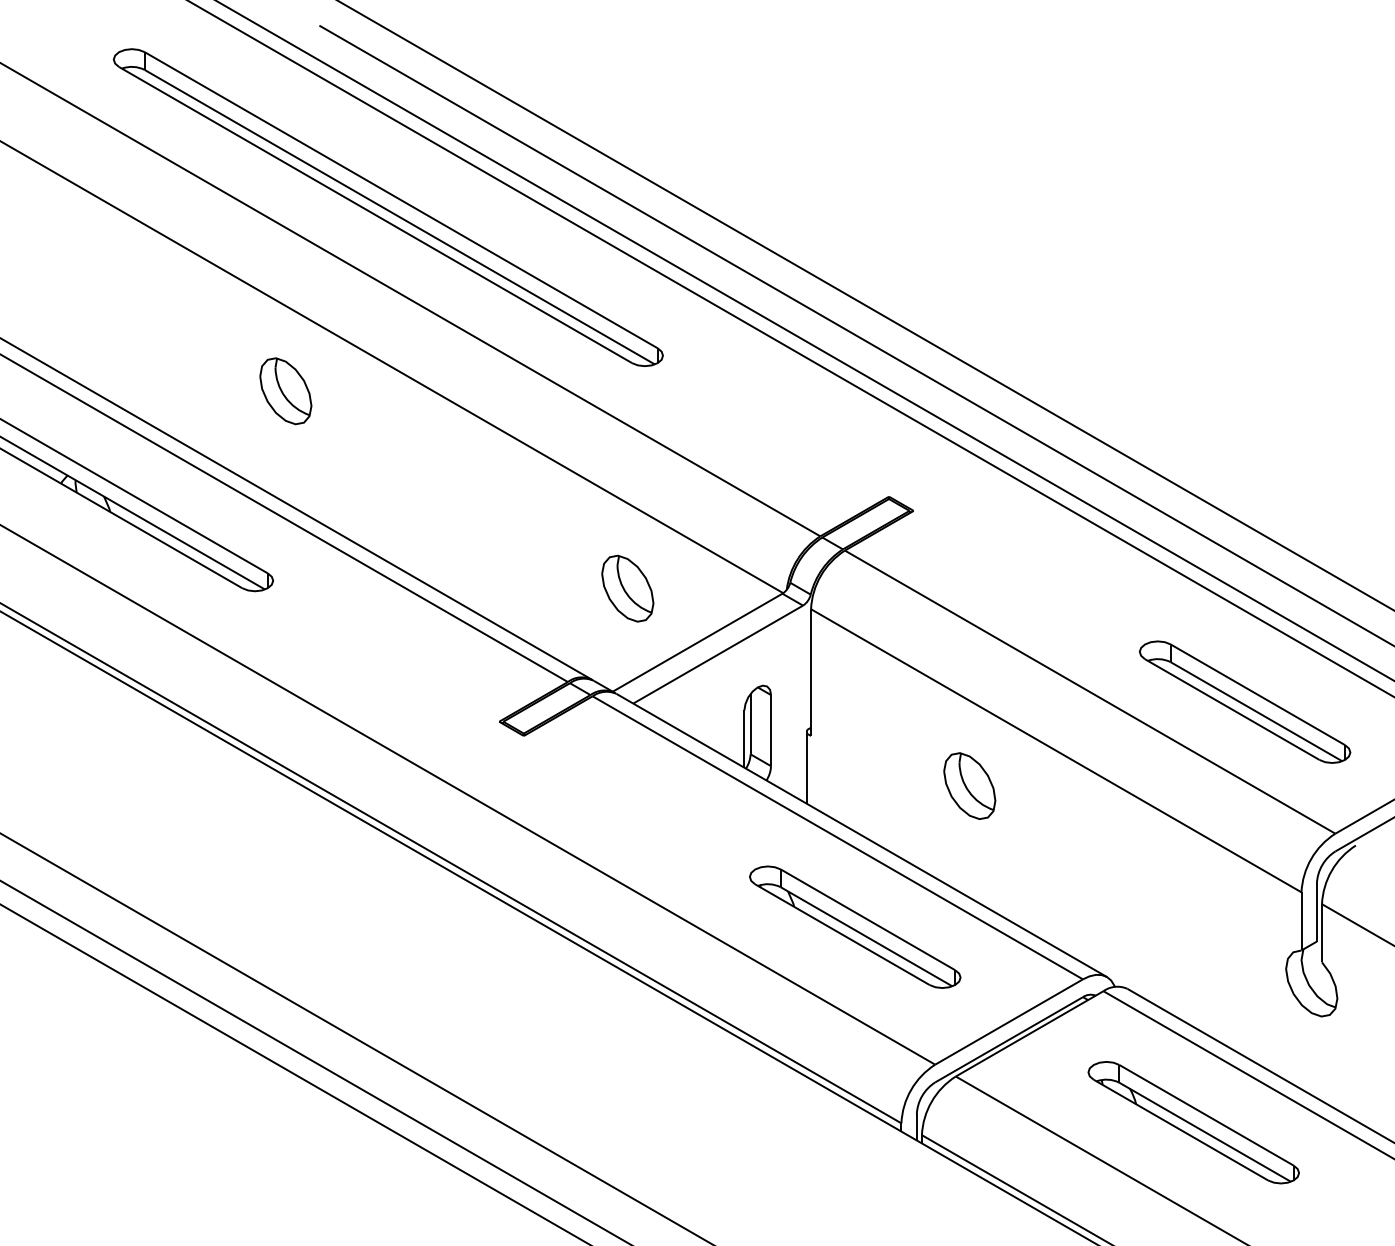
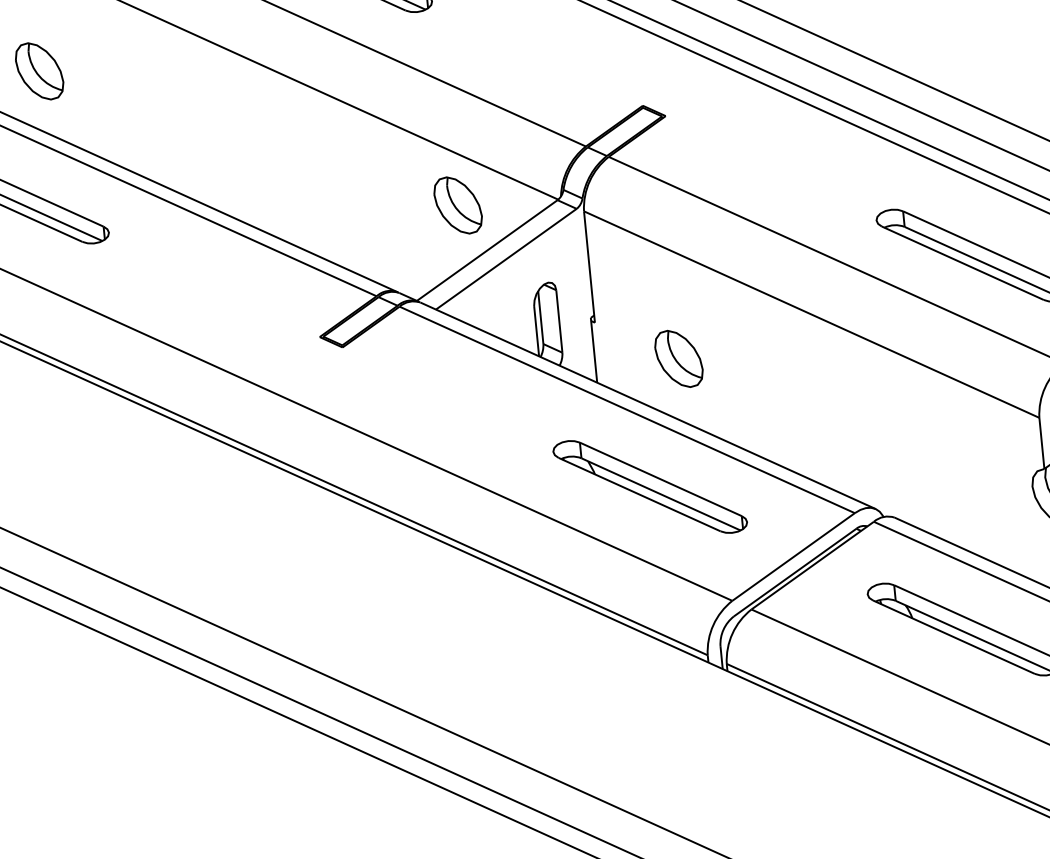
part: (285, 391) -> (39, 71), moved
part: (627, 588) -> (457, 205), moved
part: (969, 785) -> (678, 358), moved

